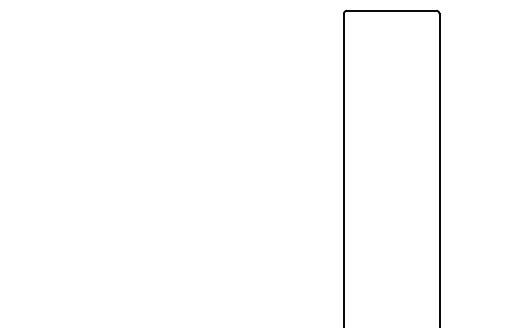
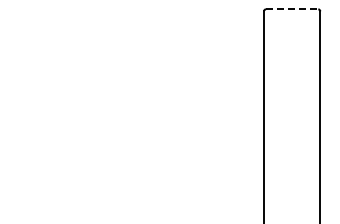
line: (392, 10) -> (292, 9), solid -> dashed

